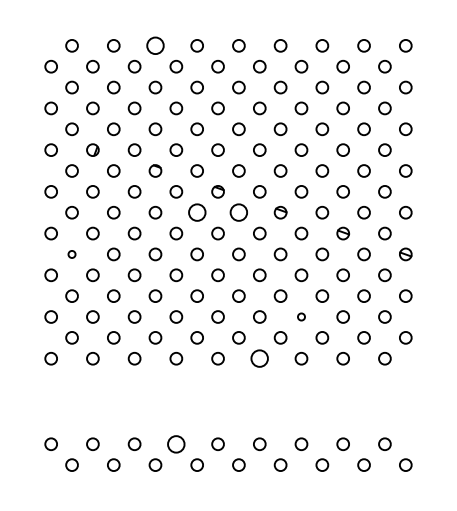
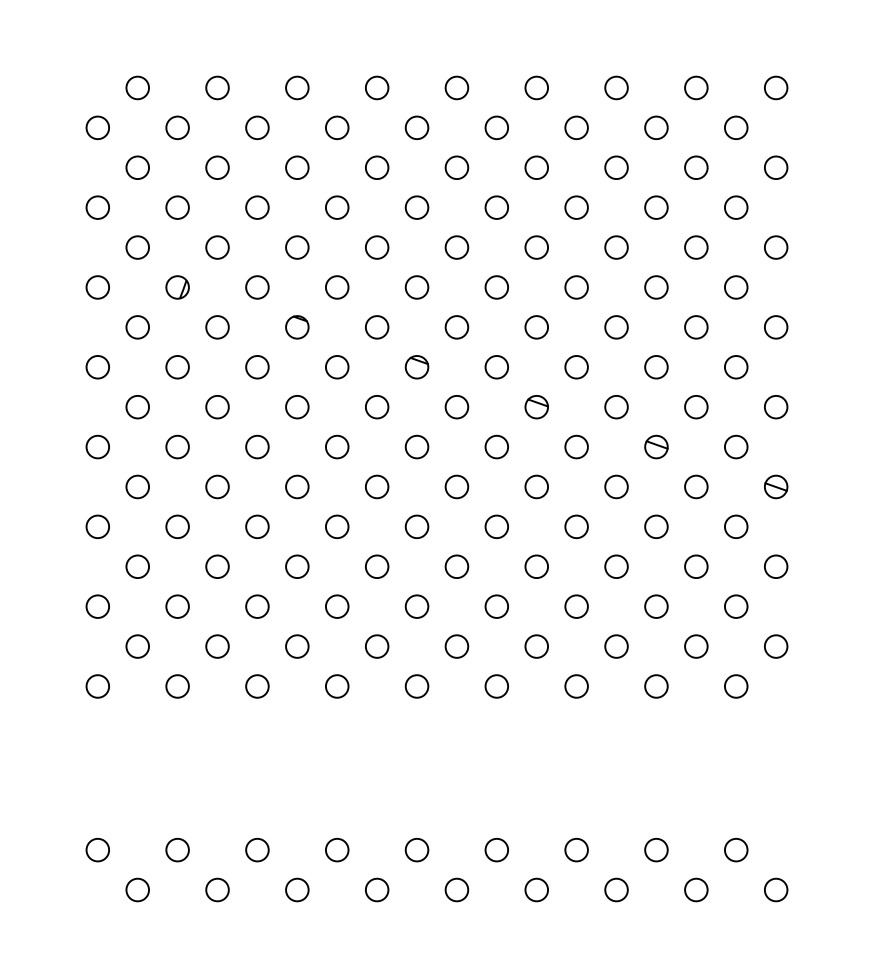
circle: (155, 45) -> (297, 87), size x0.71
circle: (196, 212) -> (375, 406), size x0.71
circle: (238, 212) -> (456, 406), size x0.71
circle: (71, 254) -> (136, 487), size x1.67
circle: (301, 316) -> (576, 605), size x1.67
circle: (259, 358) -> (496, 686), size x0.71
circle: (176, 443) -> (337, 848), size x0.71

